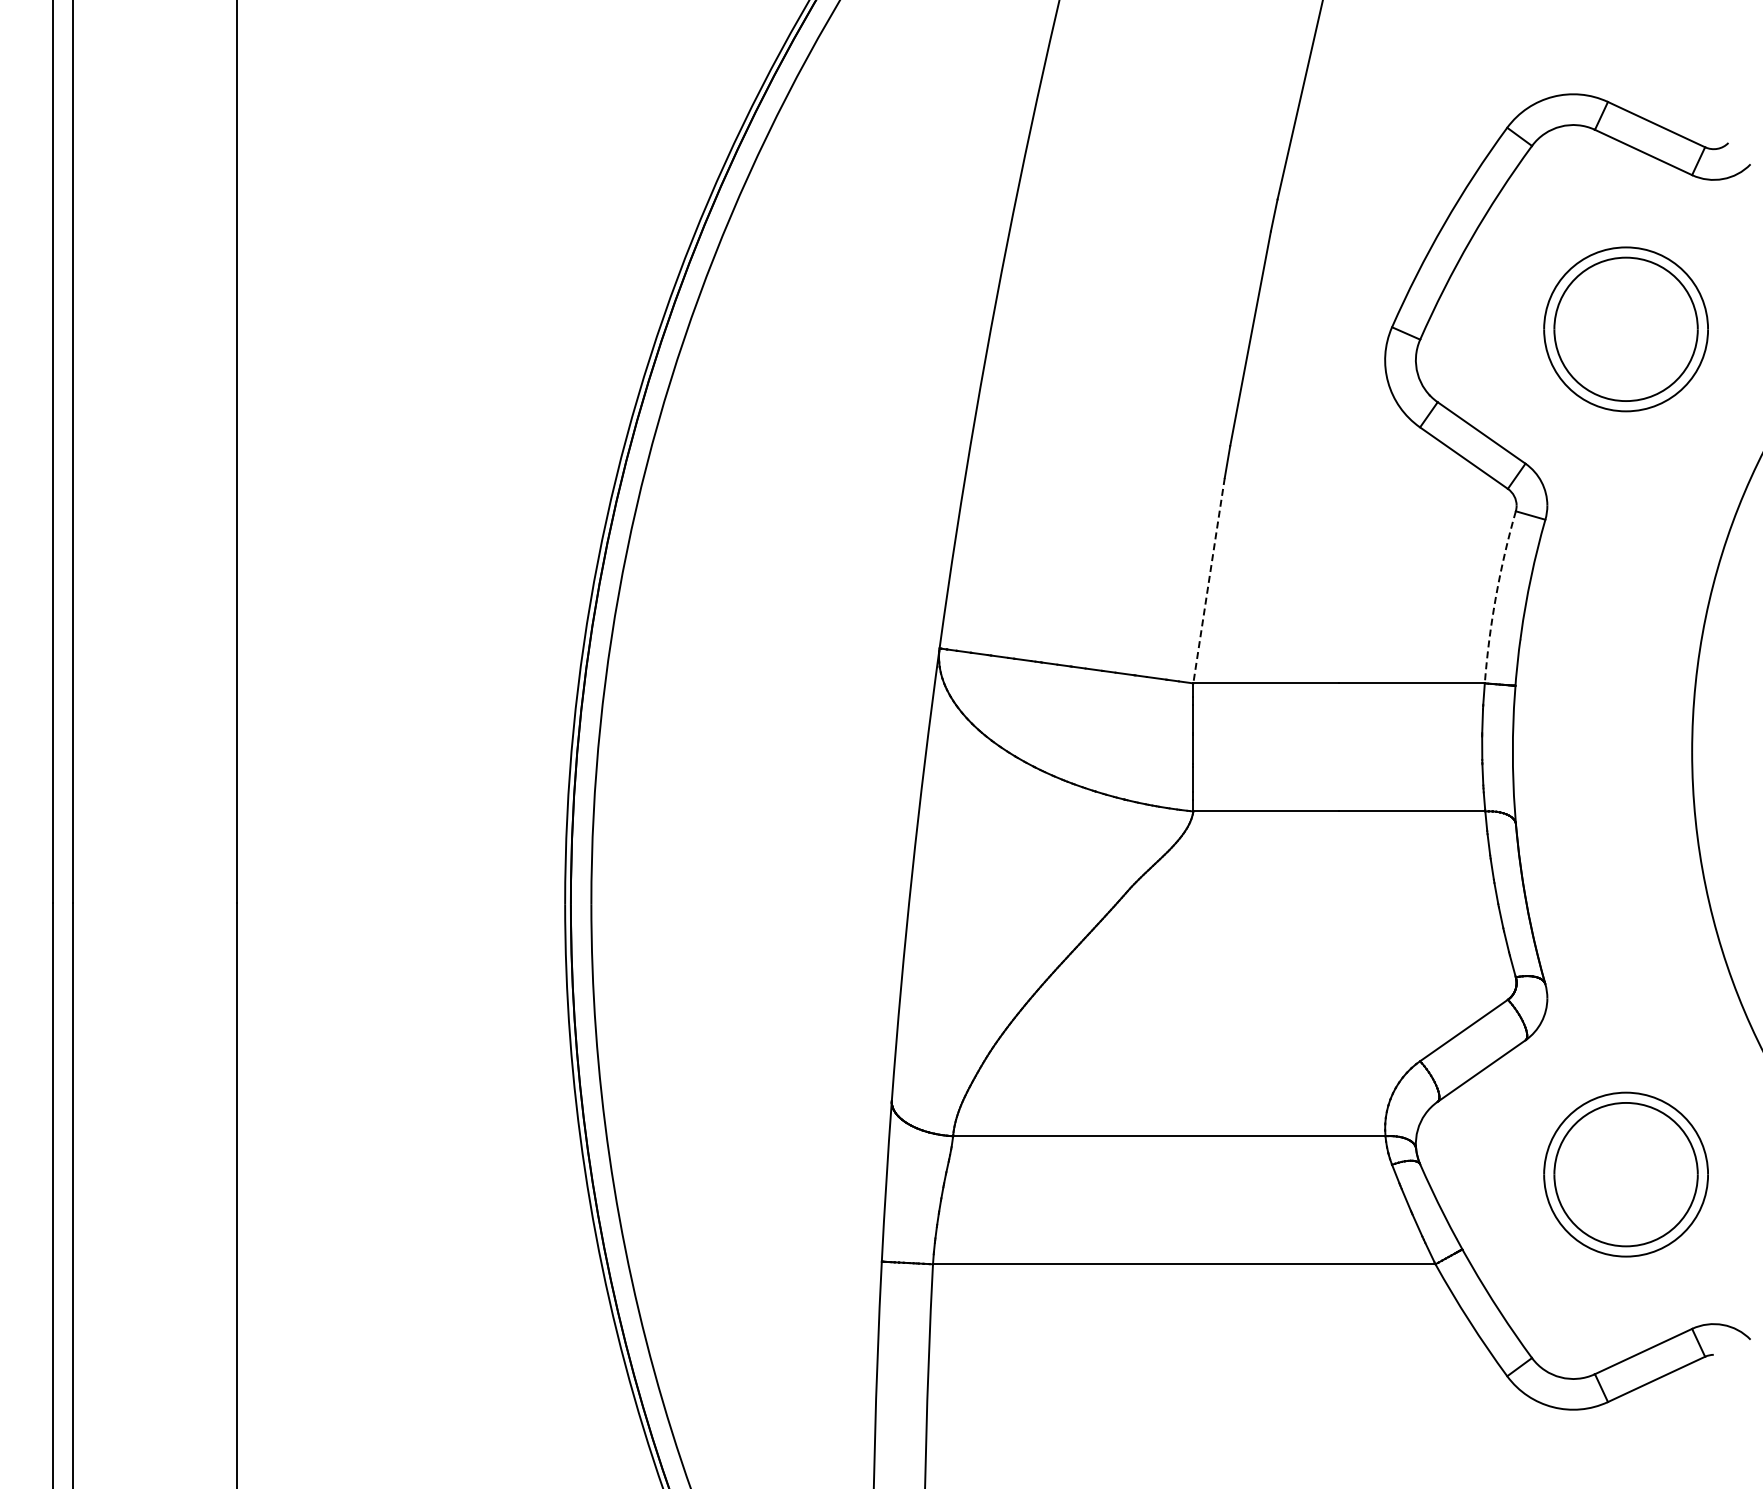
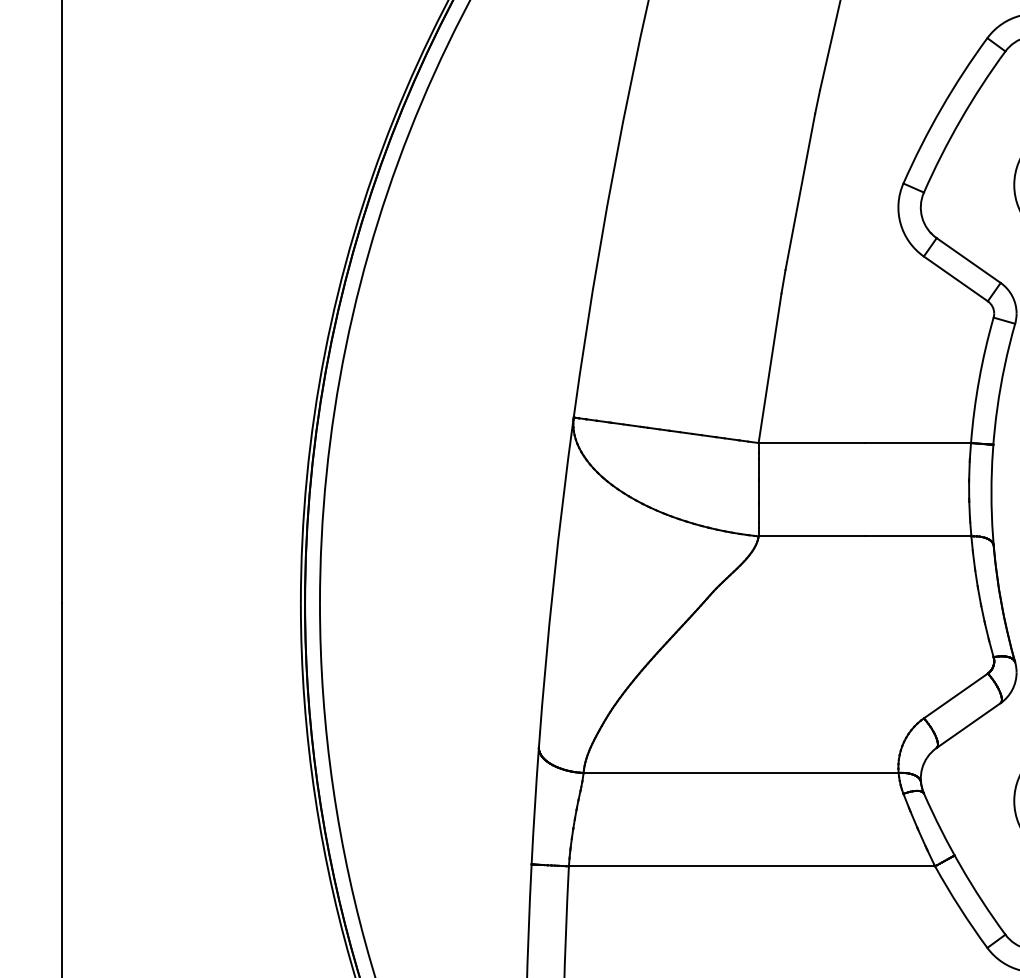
line: (1209, 580) -> (770, 368), dashed -> solid
arc: (1496, 596) -> (979, 379), dashed -> solid

